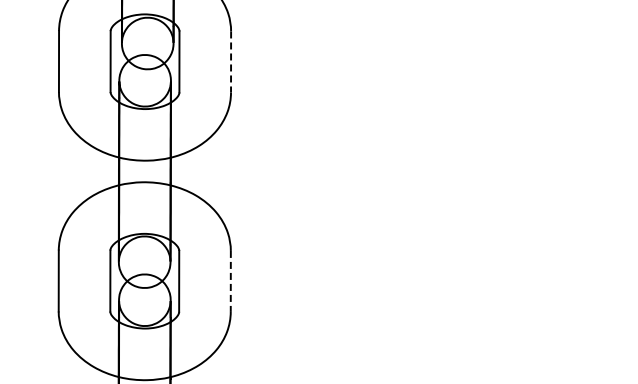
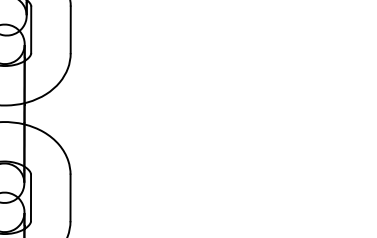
line: (231, 62) -> (71, 30), dashed -> solid
line: (230, 281) -> (70, 198), dashed -> solid

